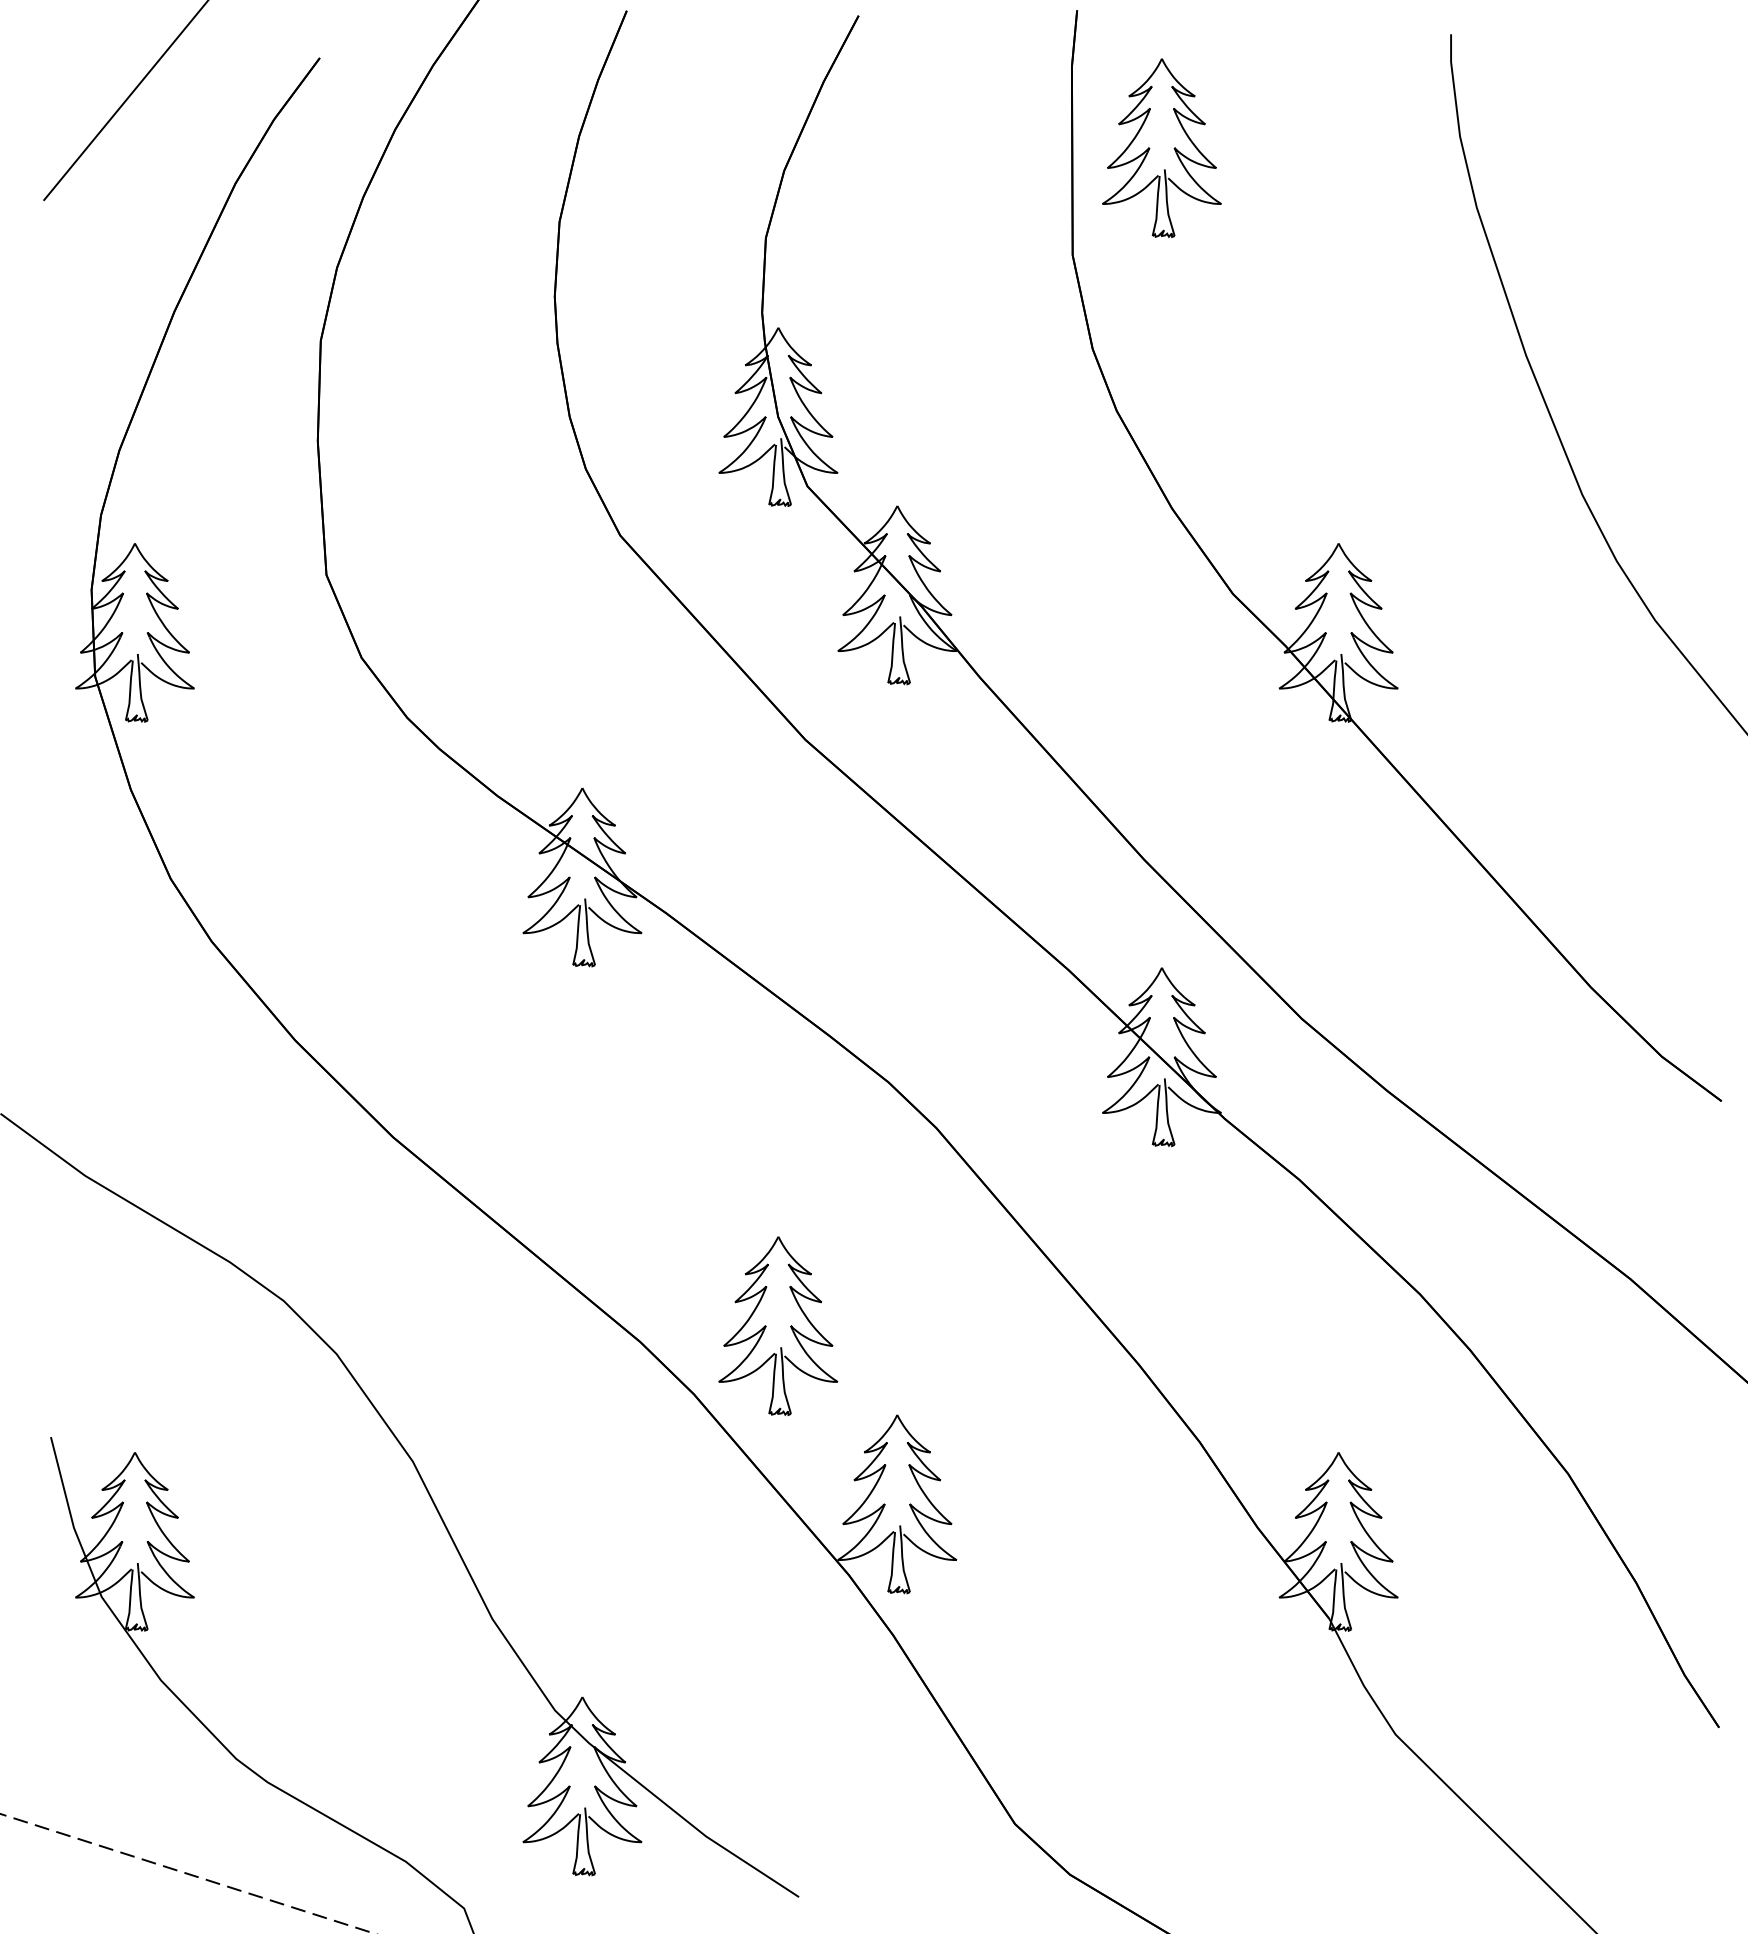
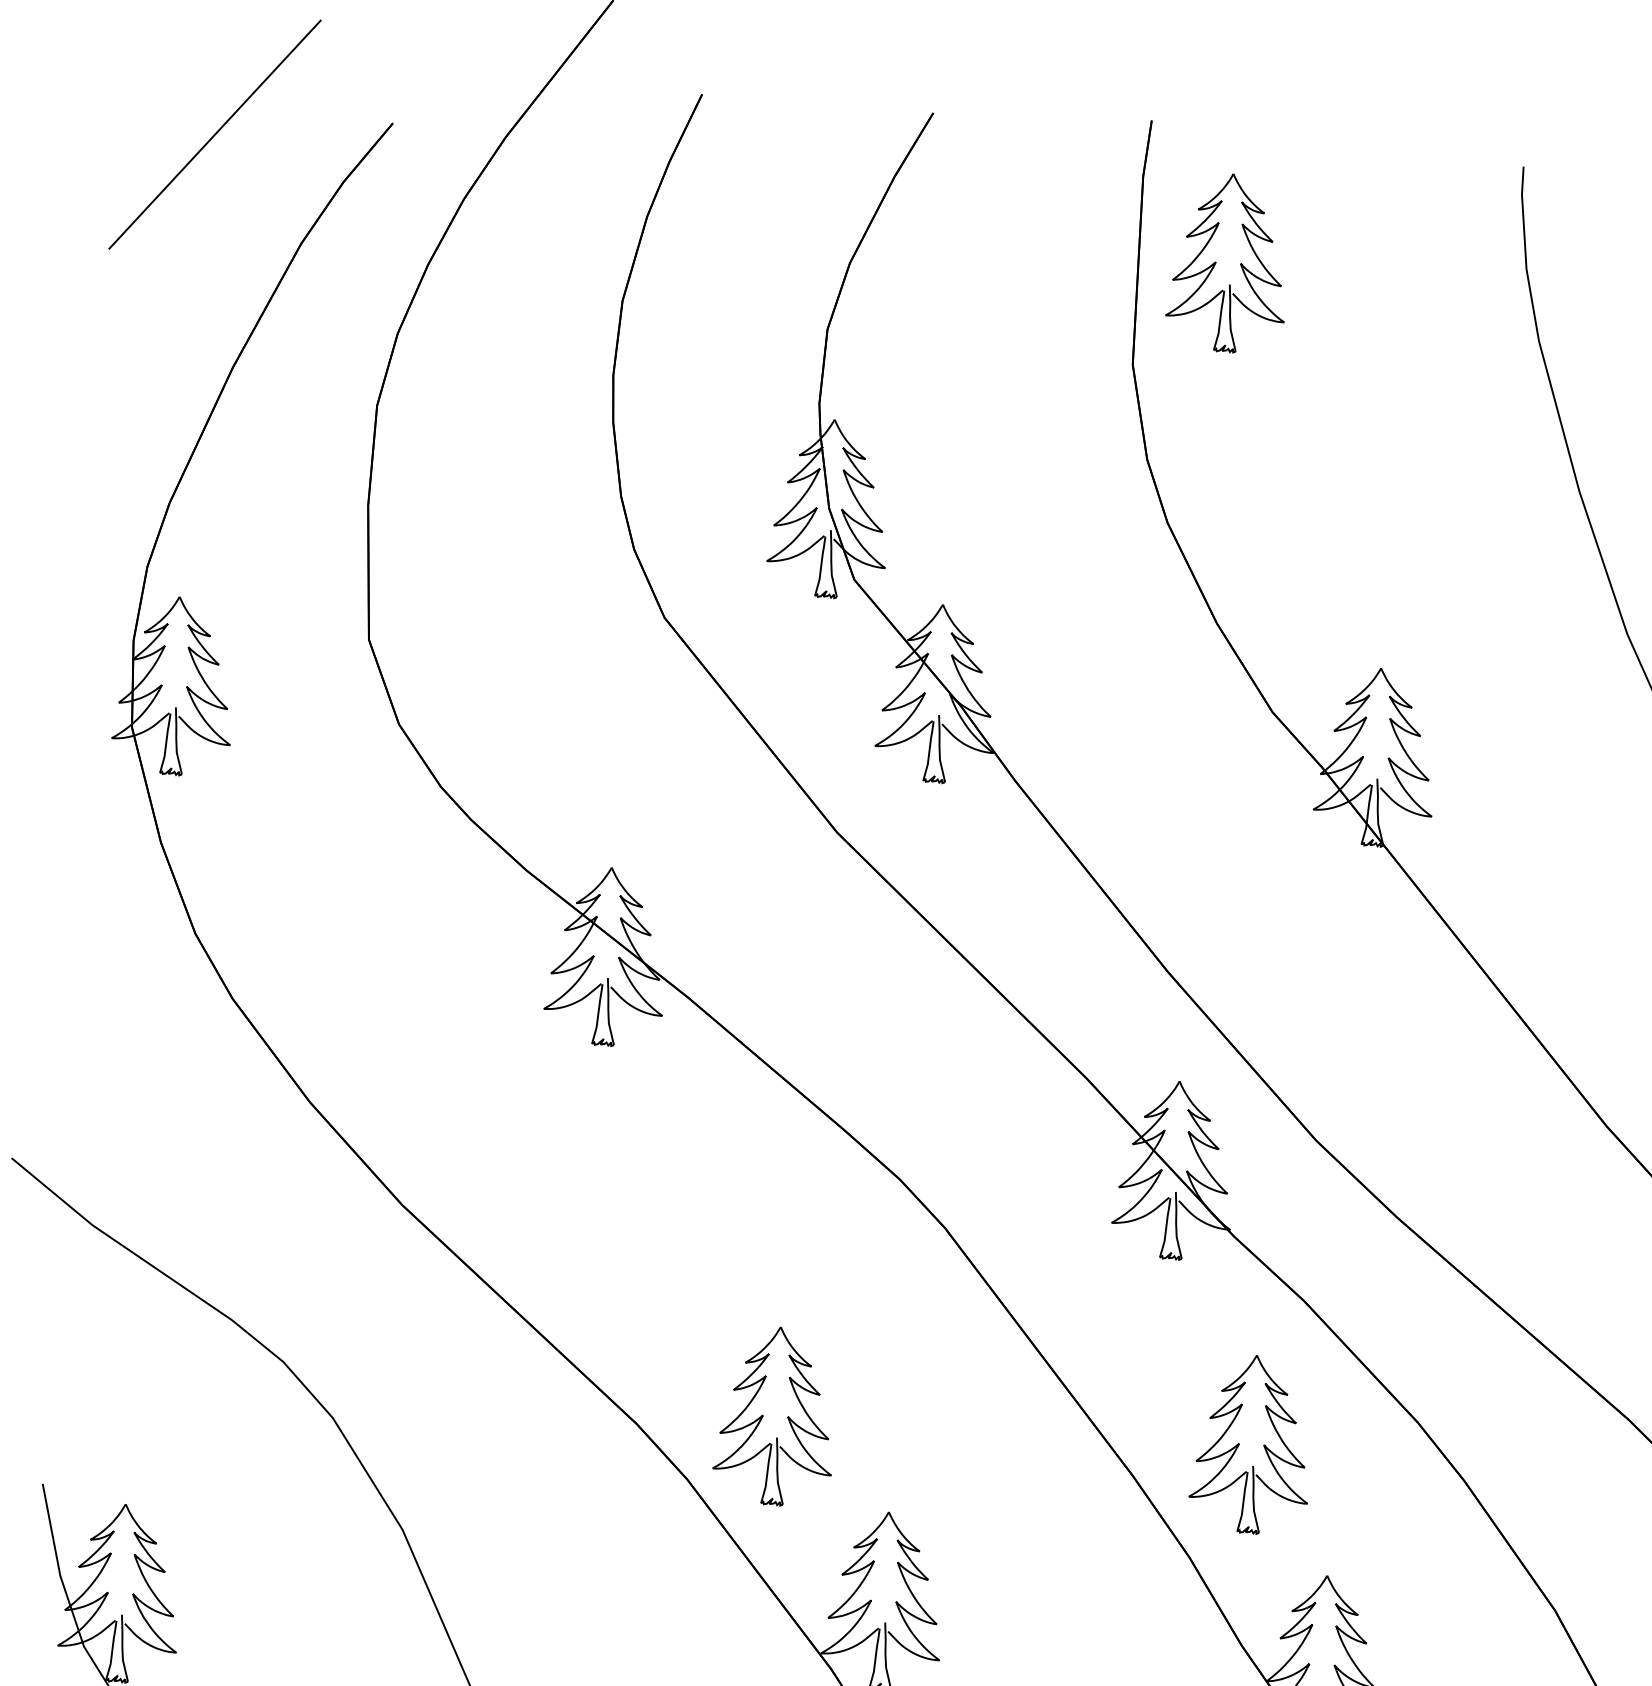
part: (1267, 1325) -> (1263, 1444), added

